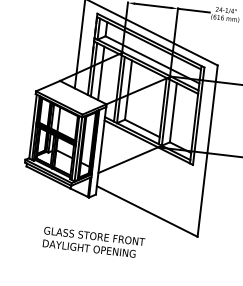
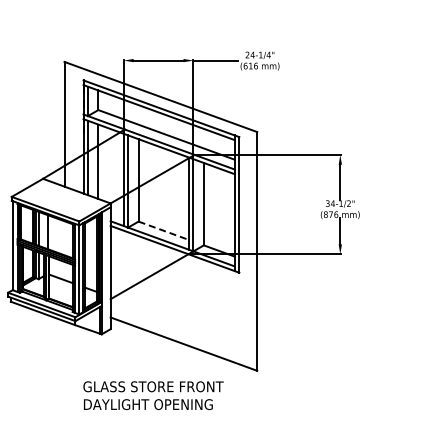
line: (142, 128) -> (163, 230), solid -> dashed
text: (93, 242) -> (153, 395), moved

